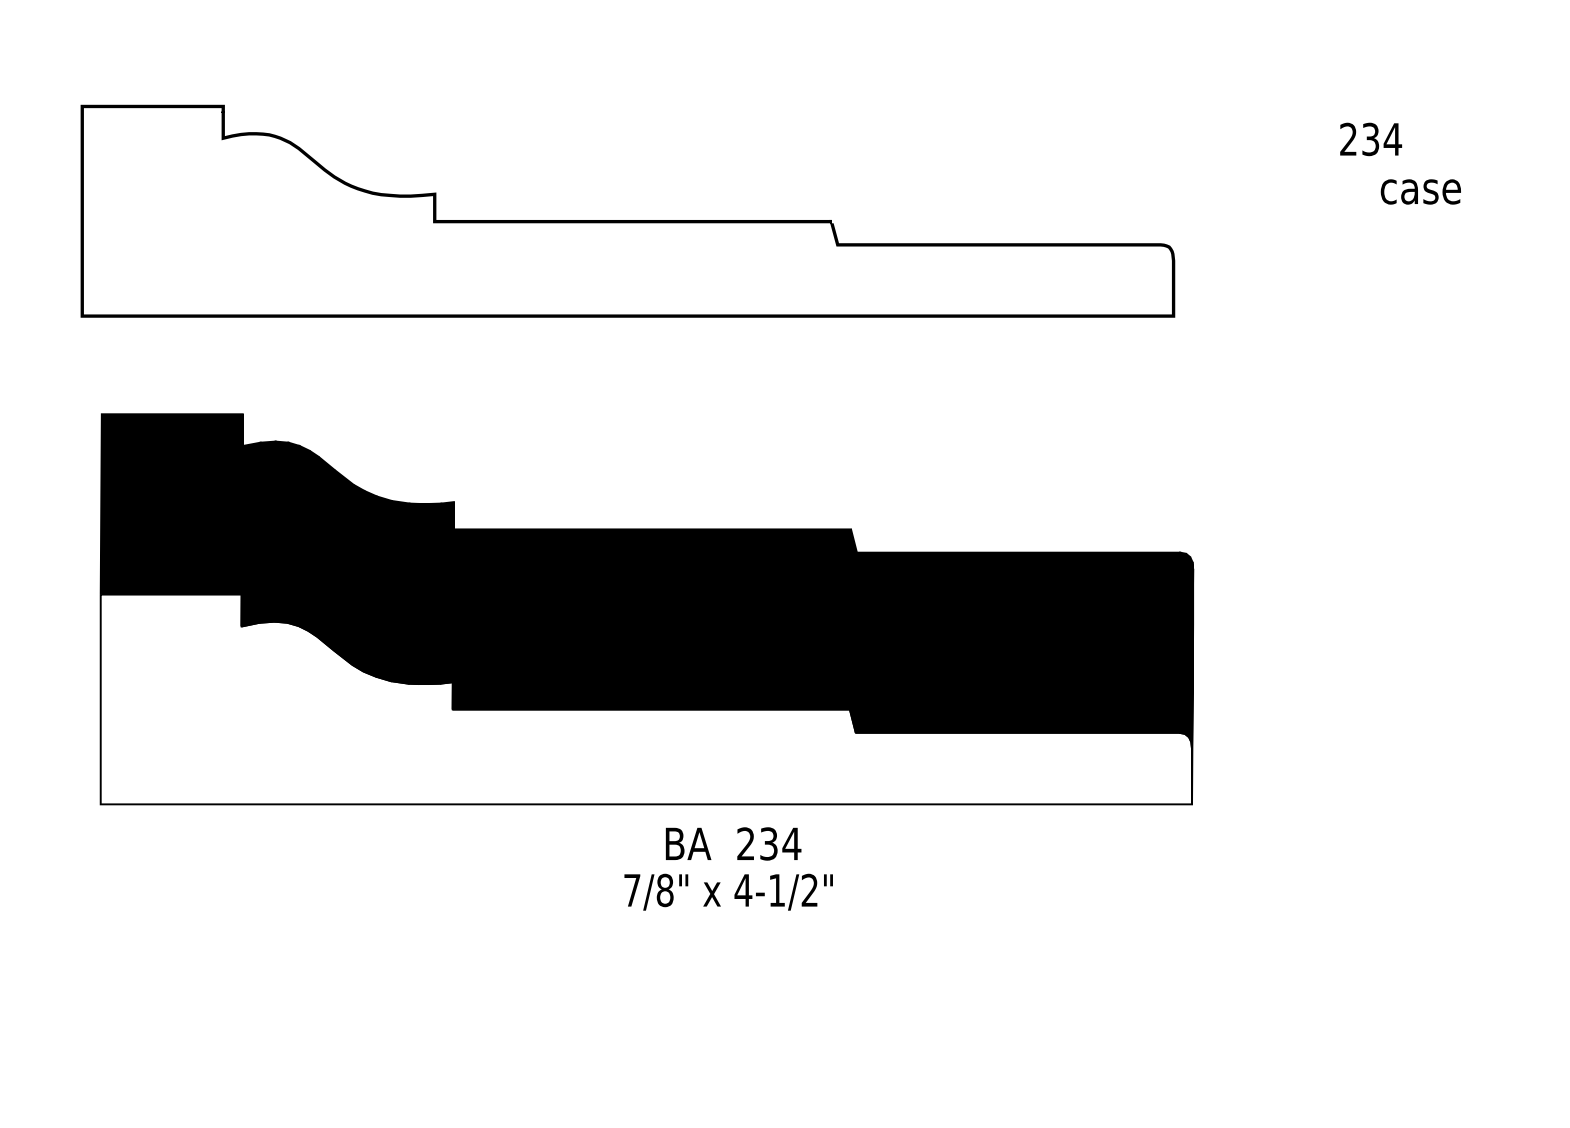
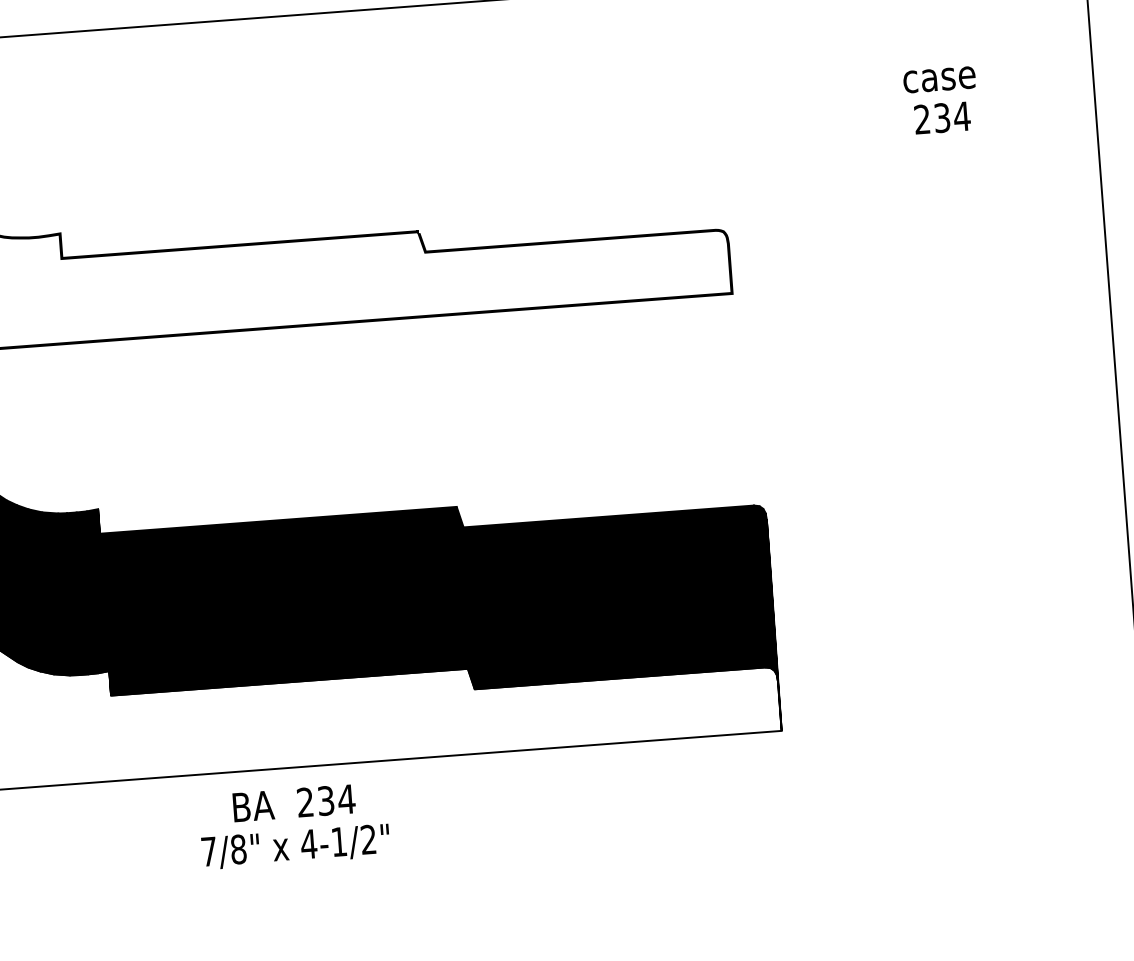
text: (1371, 139) -> (942, 118), moved
text: (1420, 191) -> (939, 79), moved
text: (733, 843) -> (294, 802), moved
text: (728, 891) -> (295, 846), moved

